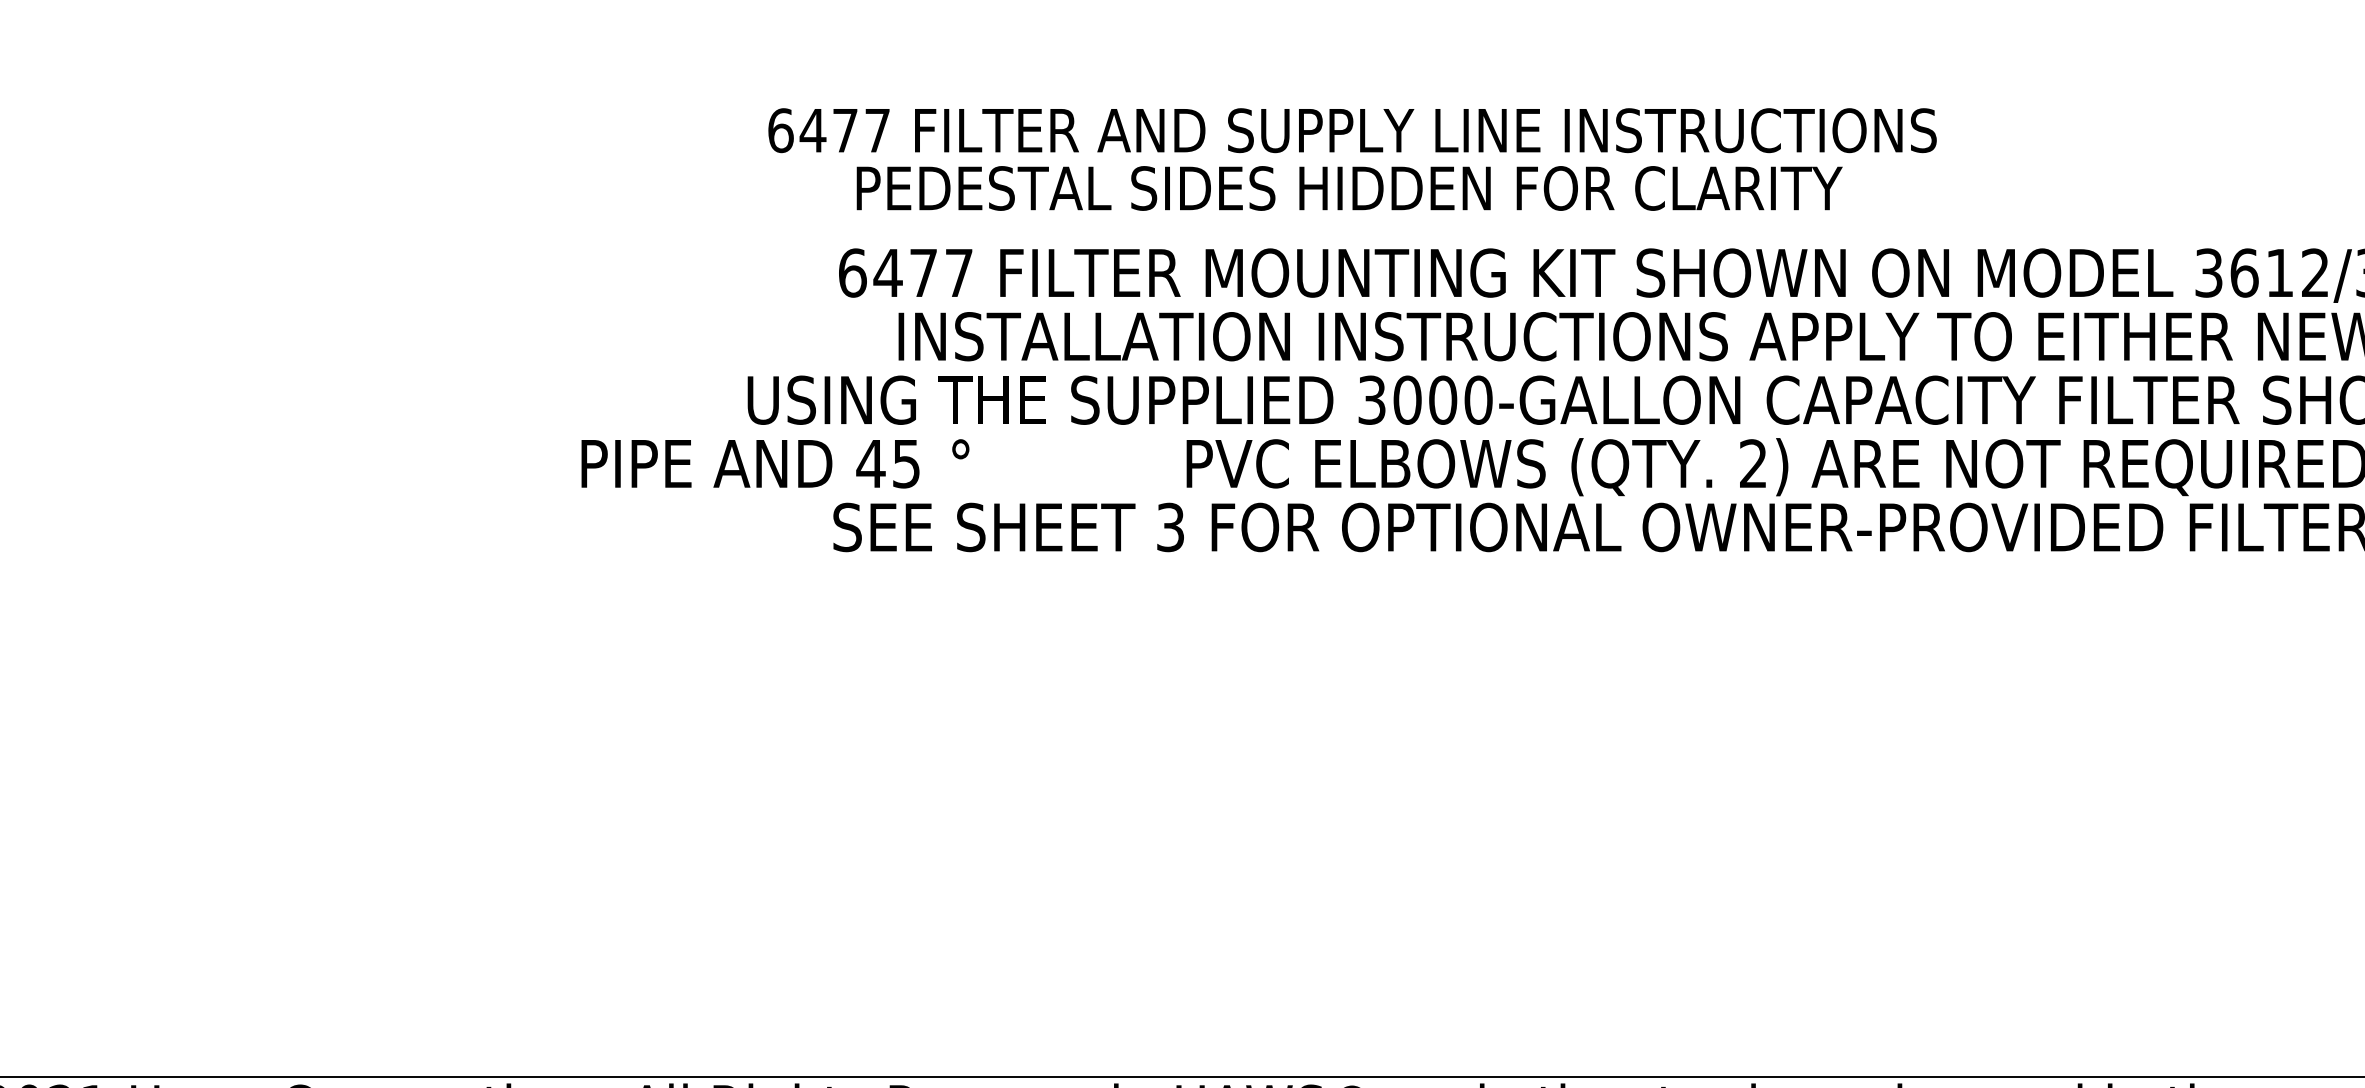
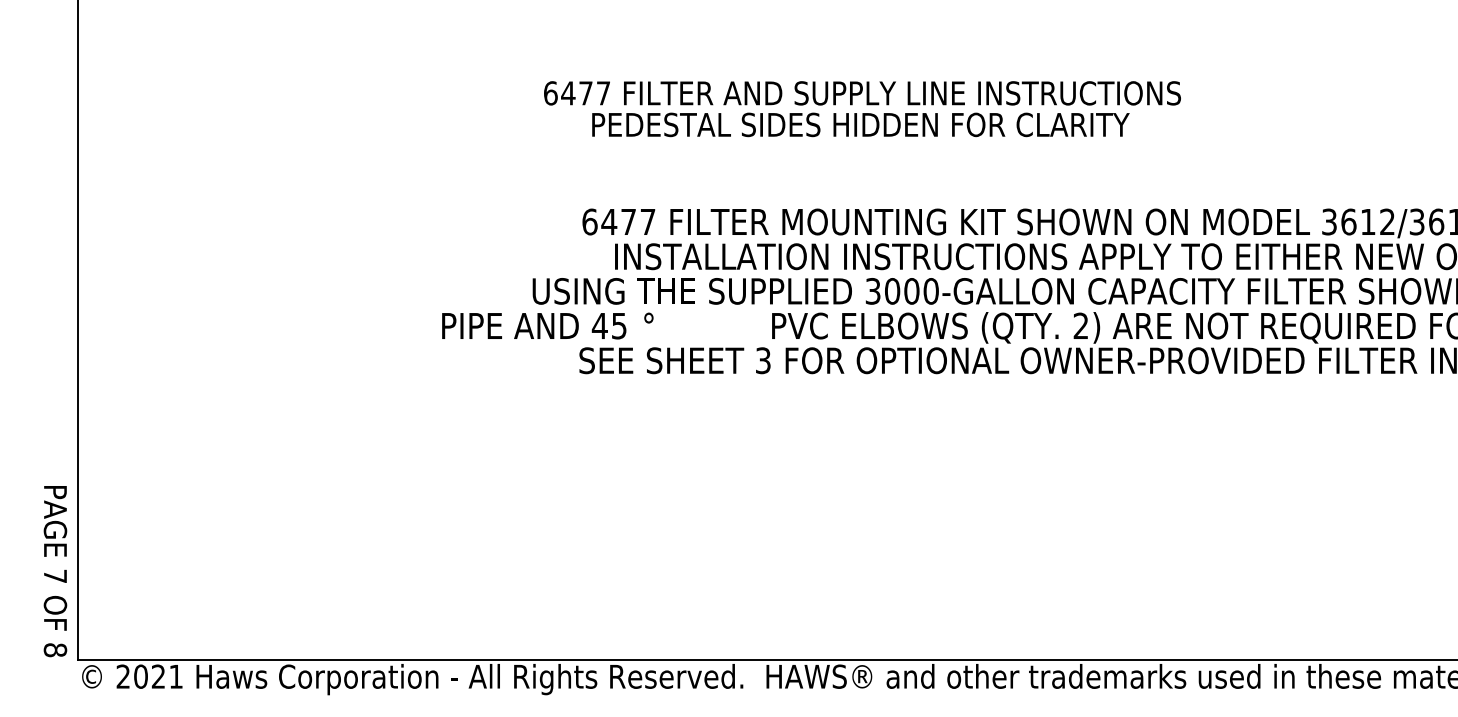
text: (1352, 160) -> (862, 109), moved

